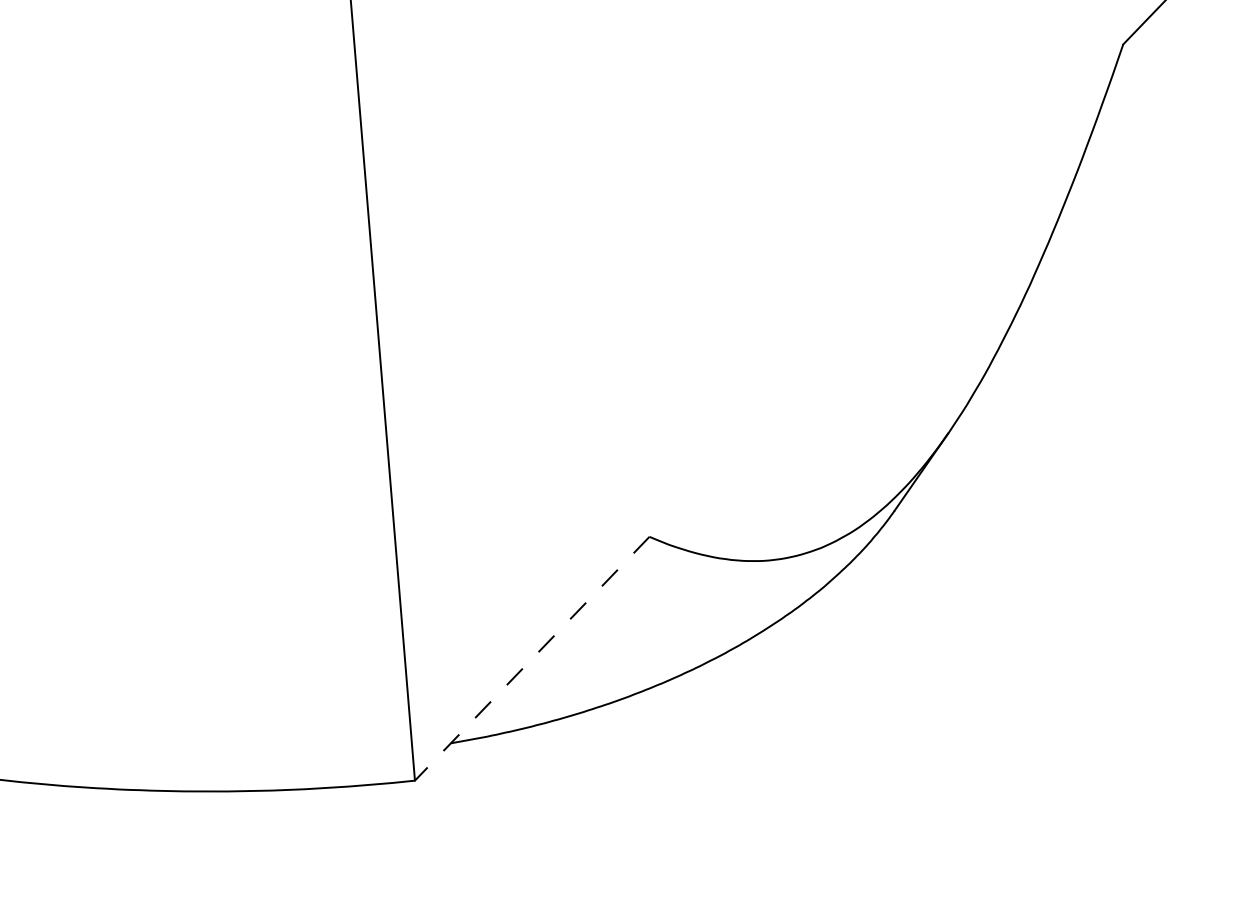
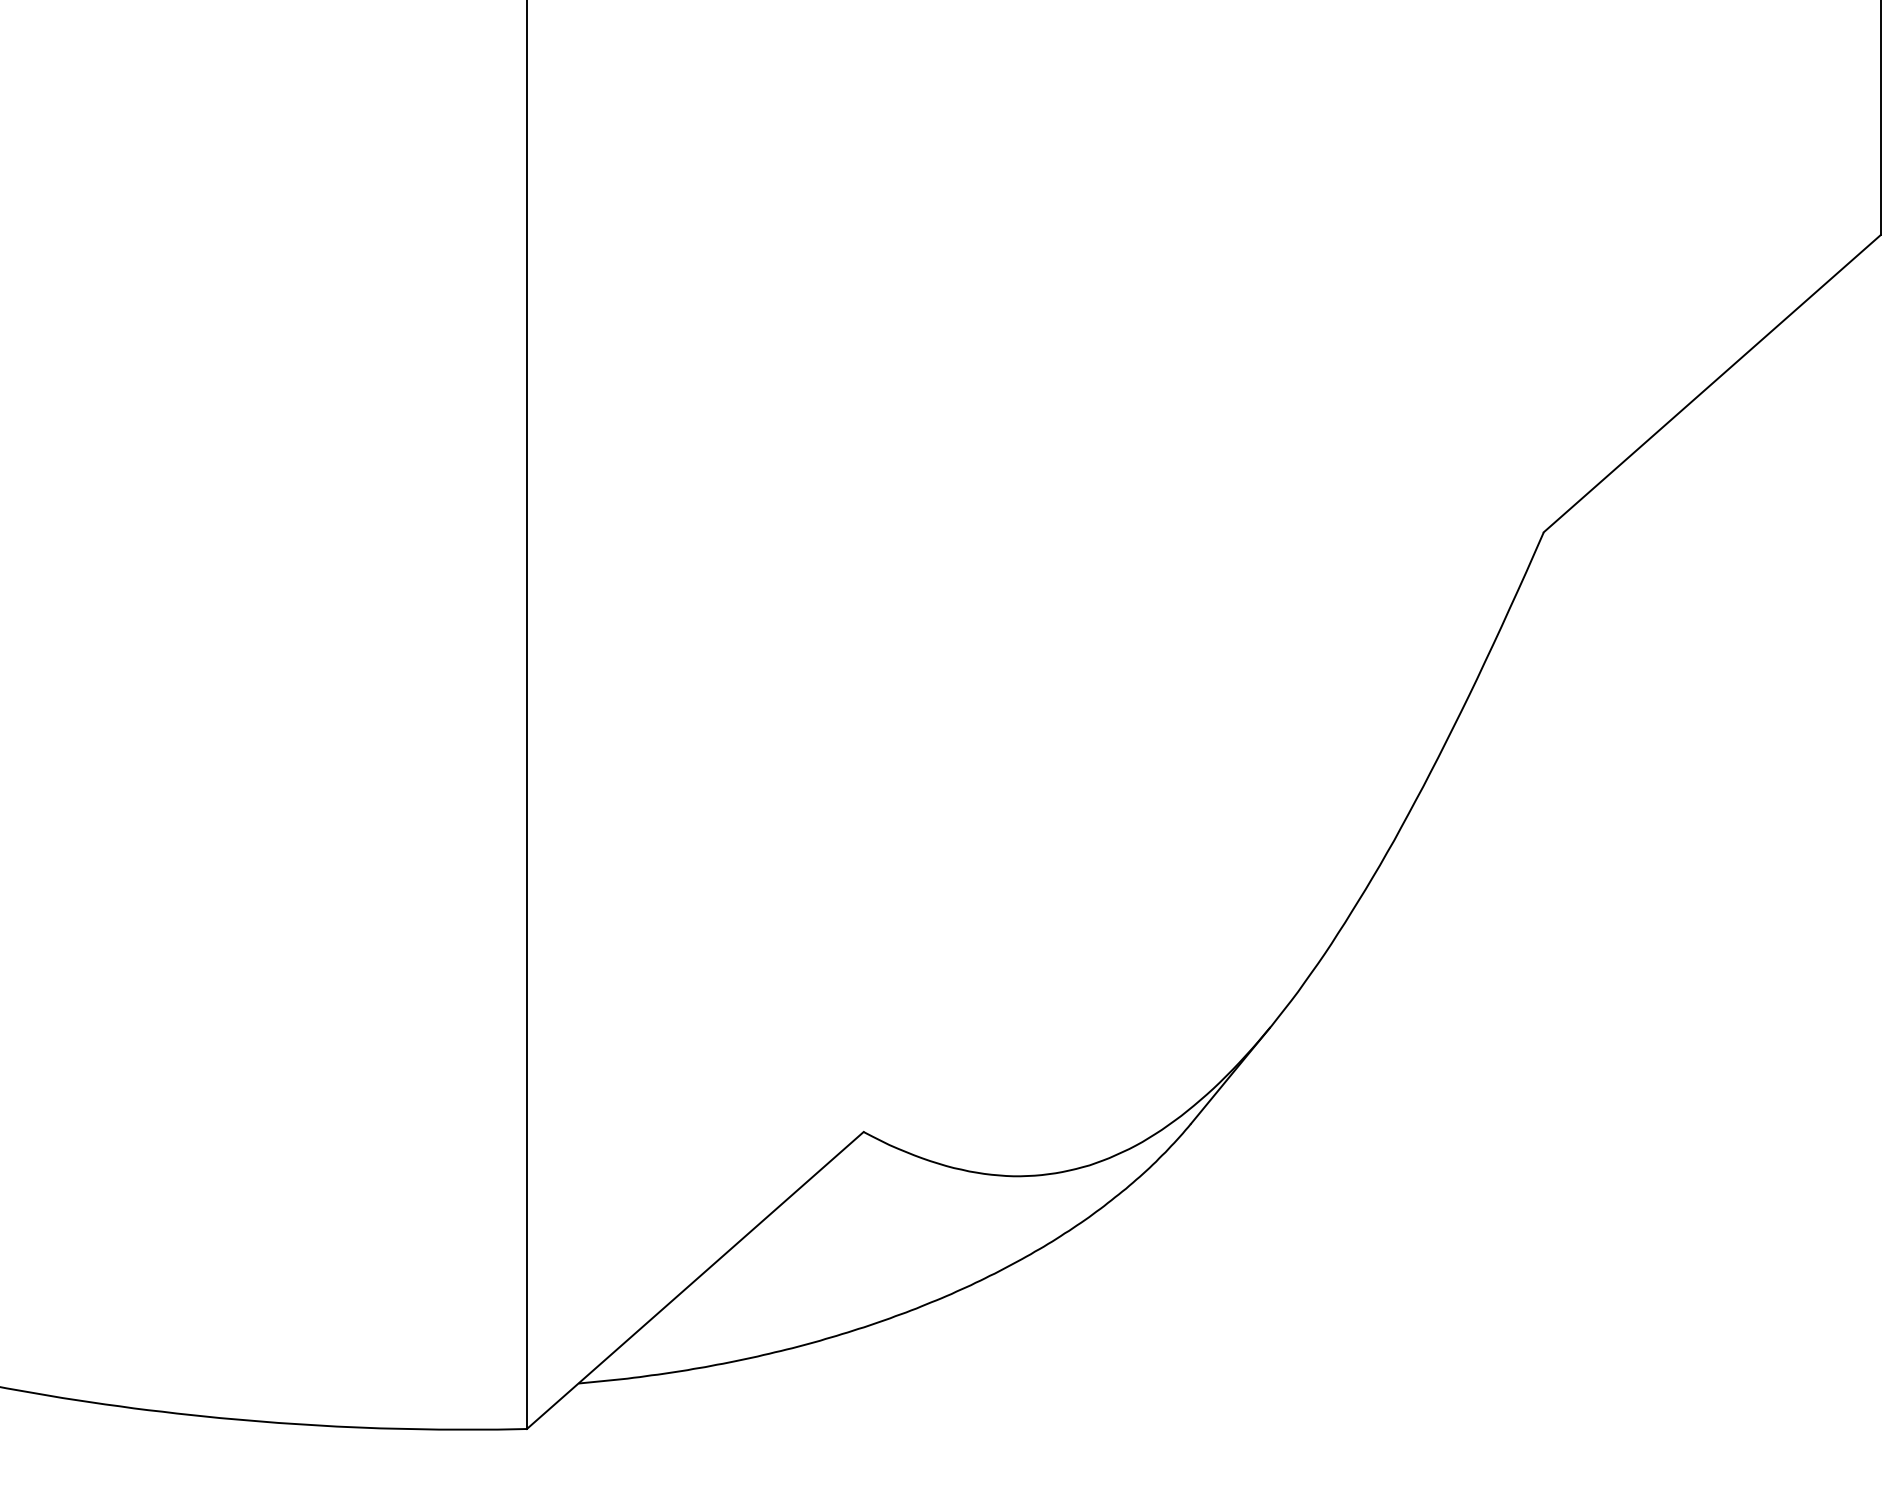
line: (531, 658) -> (694, 1280), dashed -> solid

